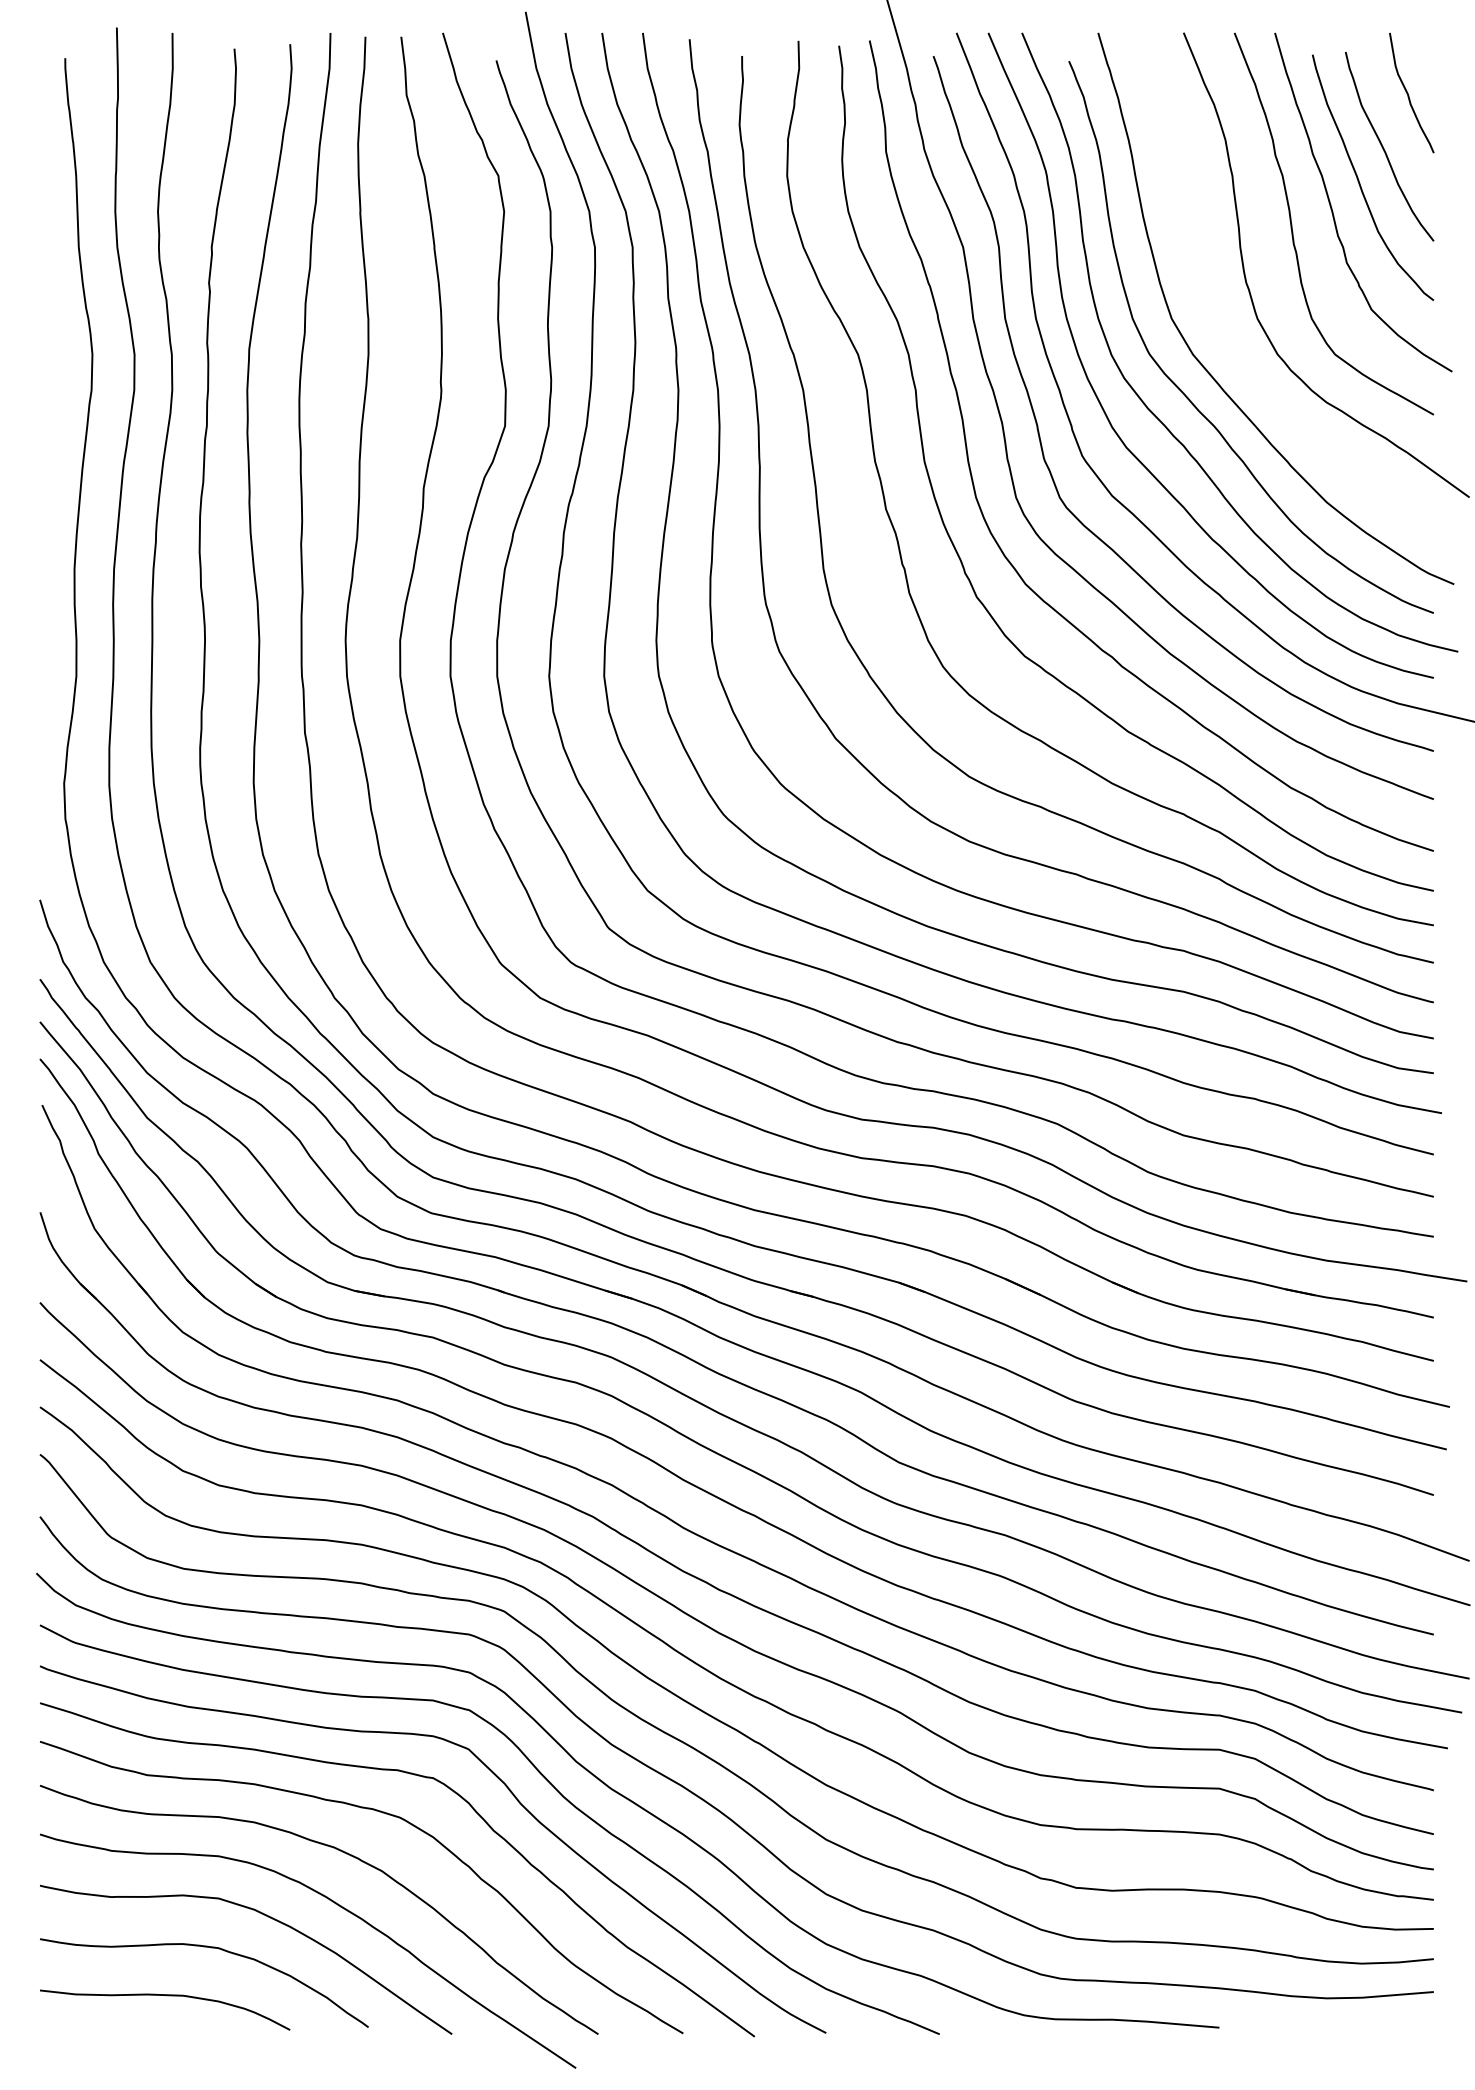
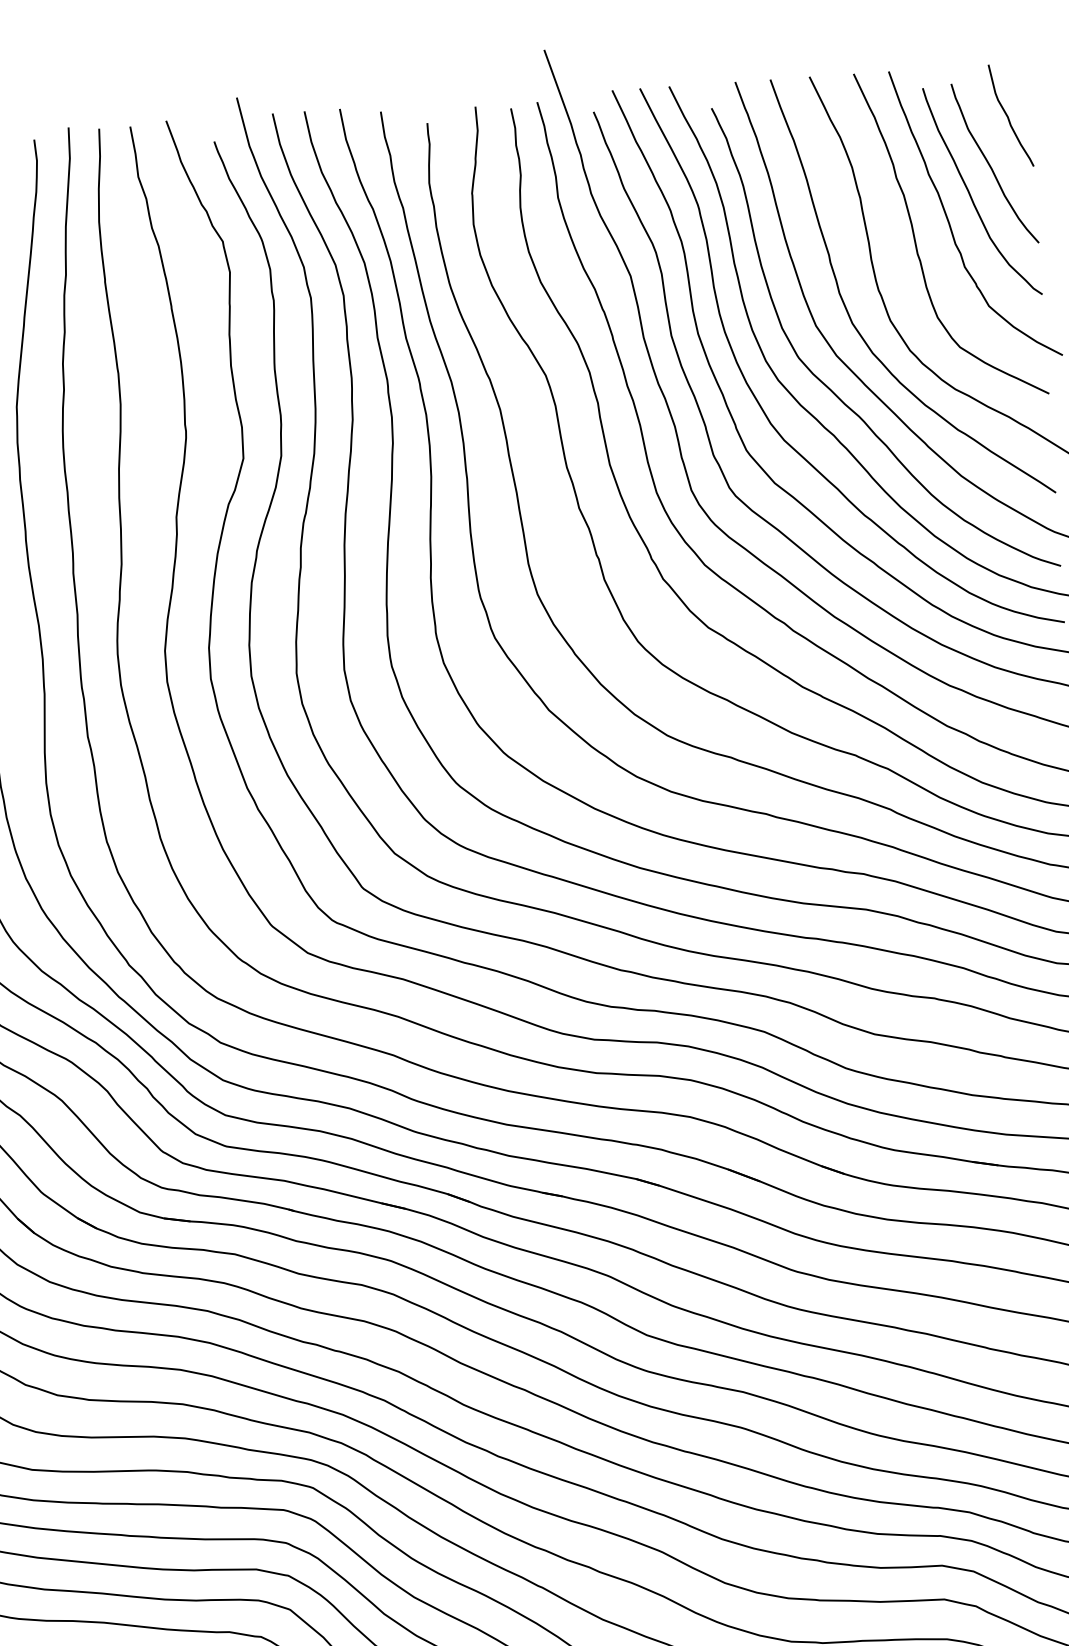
curve: (1210, 306) -> (848, 312), added

